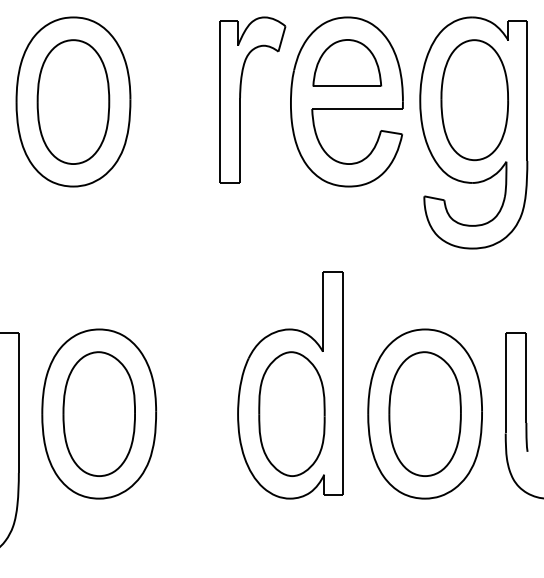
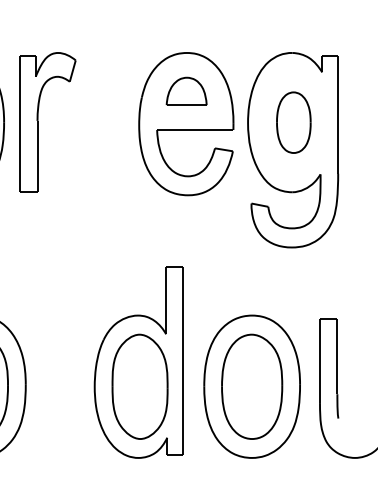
part: (347, 62) -> (186, 90), size x0.7
part: (240, 99) -> (37, 122), moved
part: (474, 100) -> (293, 122), size x0.6

